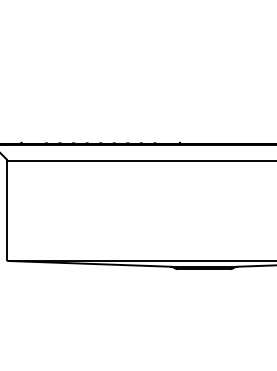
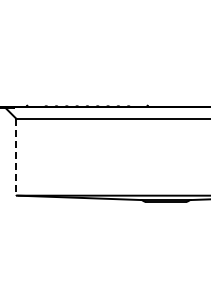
line: (7, 210) -> (16, 157), solid -> dashed

